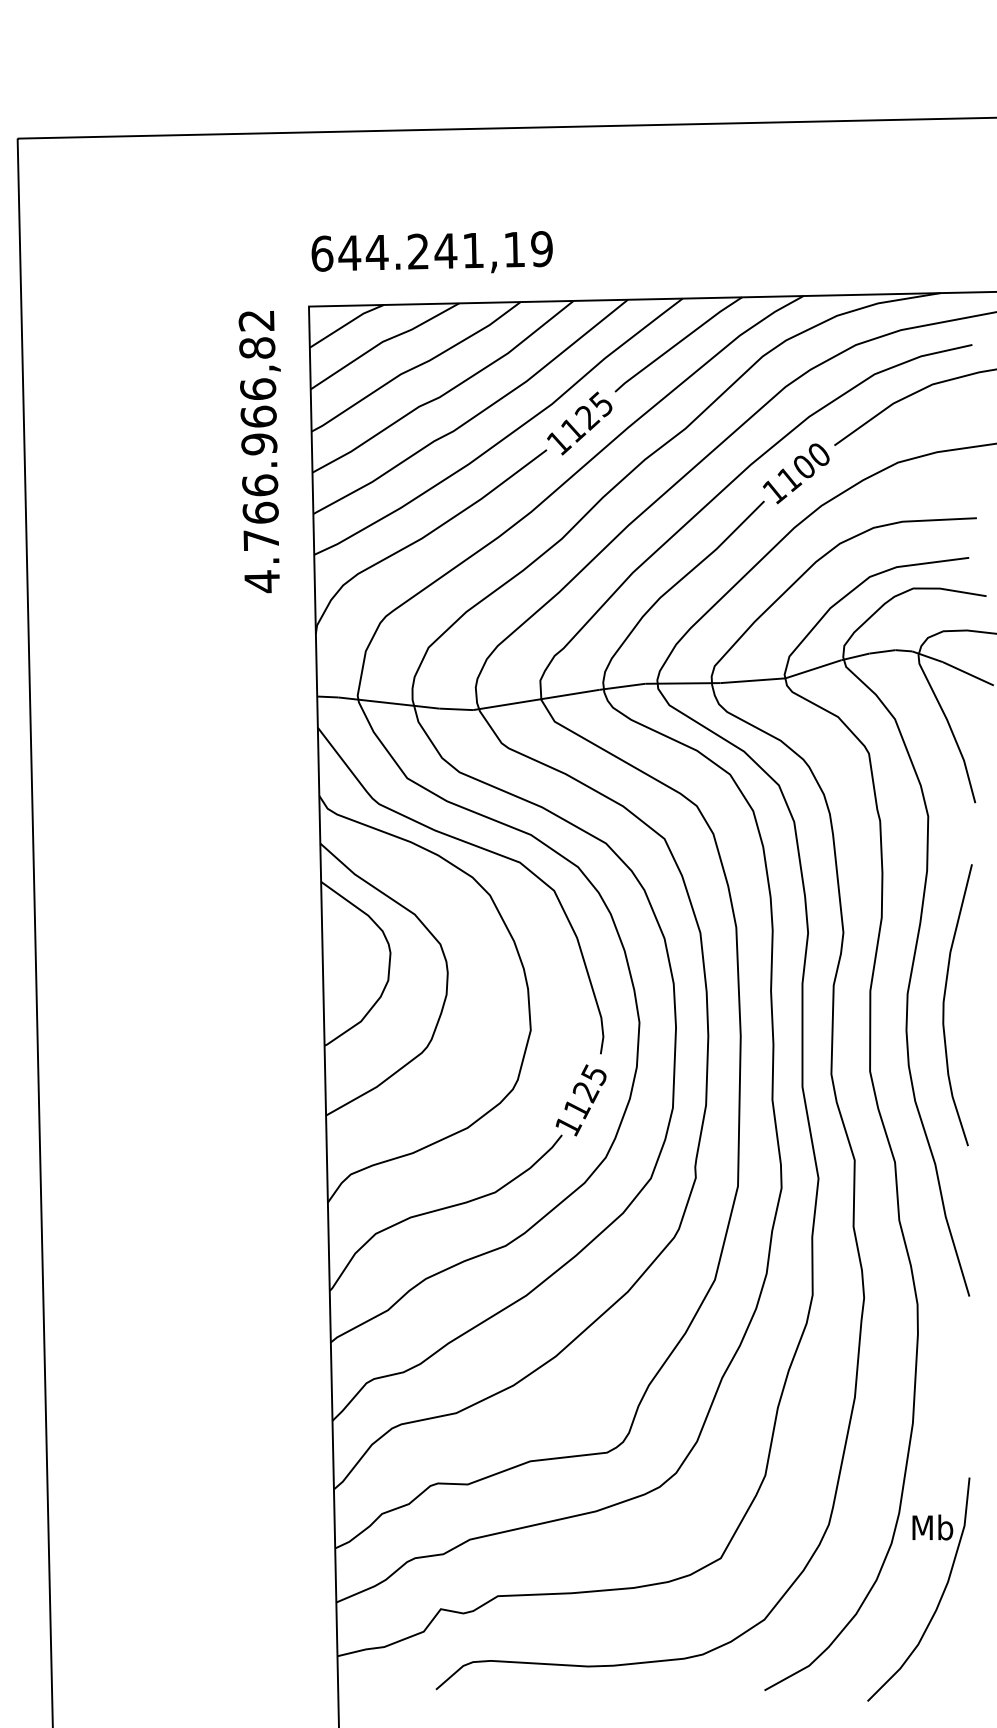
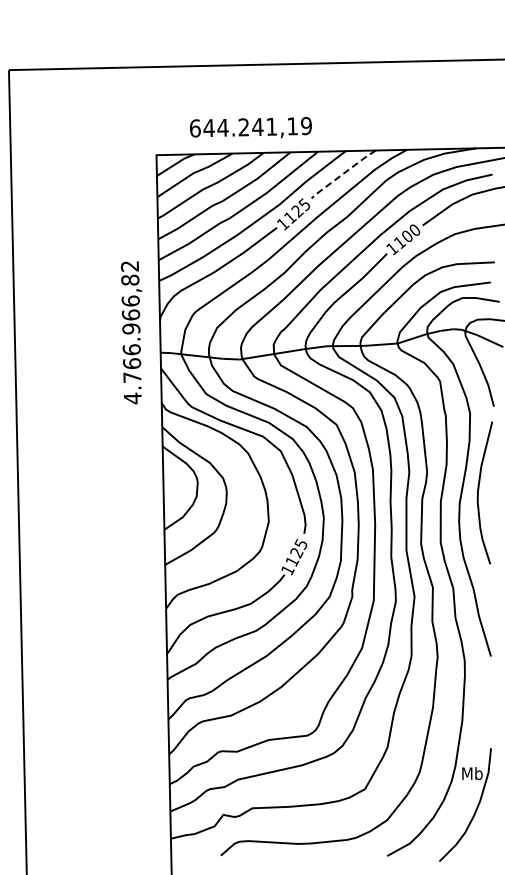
text: (431, 251) -> (250, 127), moved
line: (678, 342) -> (343, 173), solid -> dashed
text: (259, 451) -> (131, 332), moved
curve: (946, 998) -> (479, 489), moved

